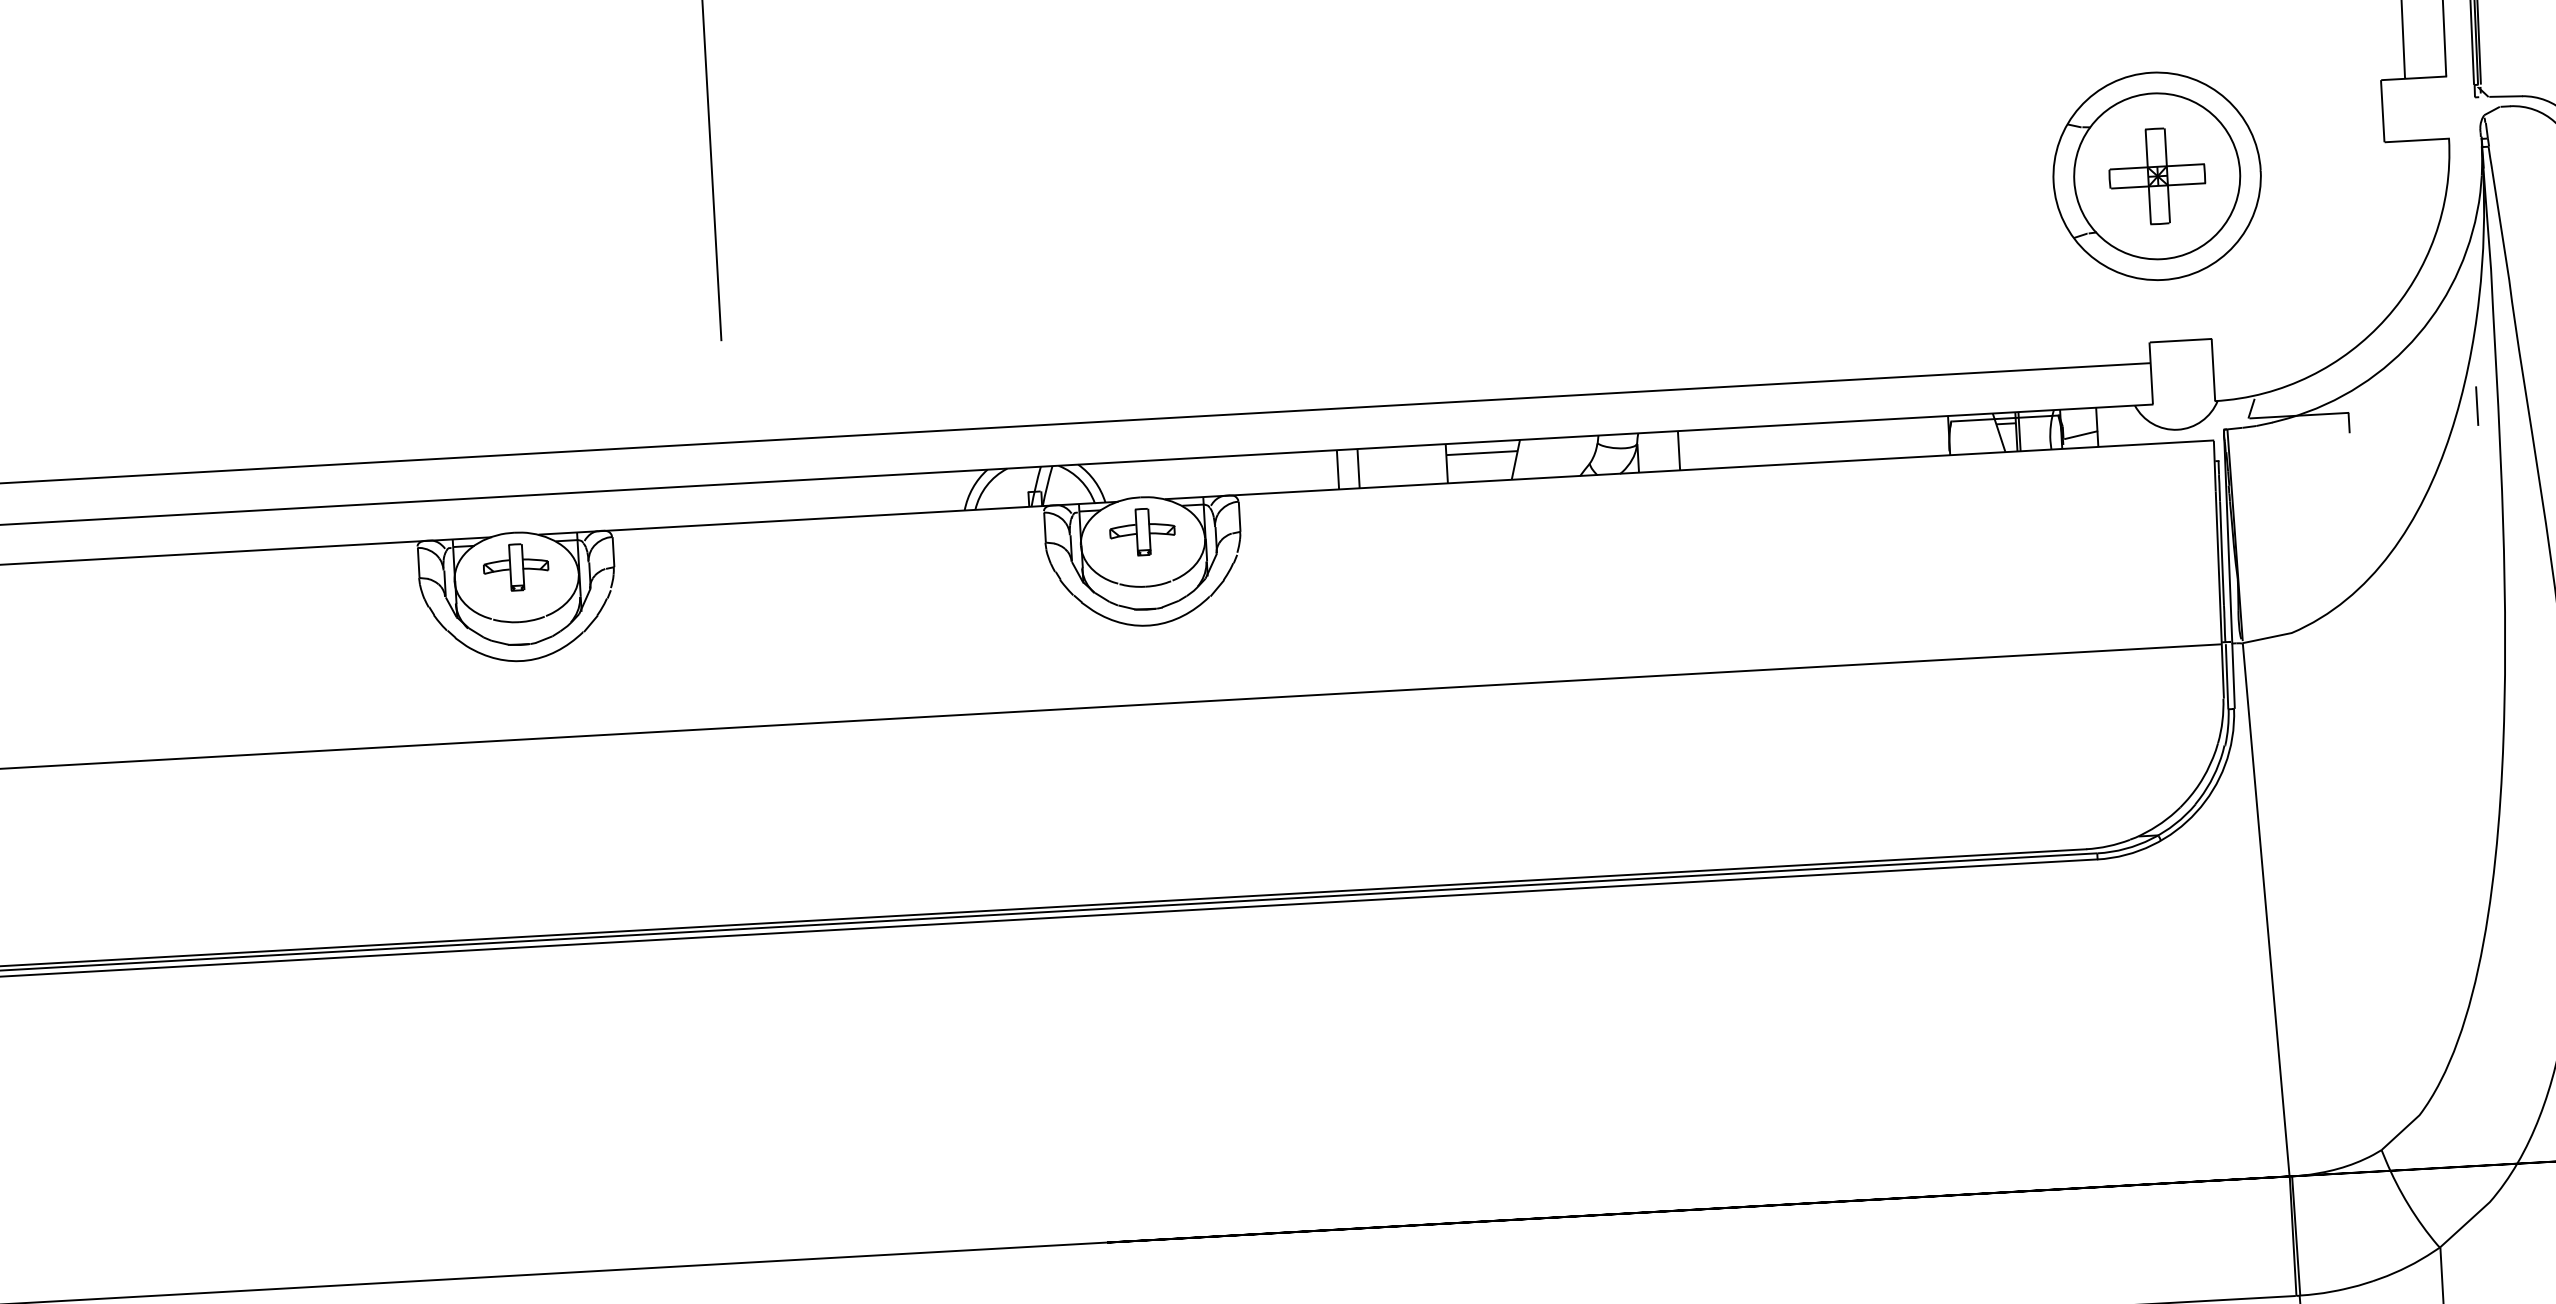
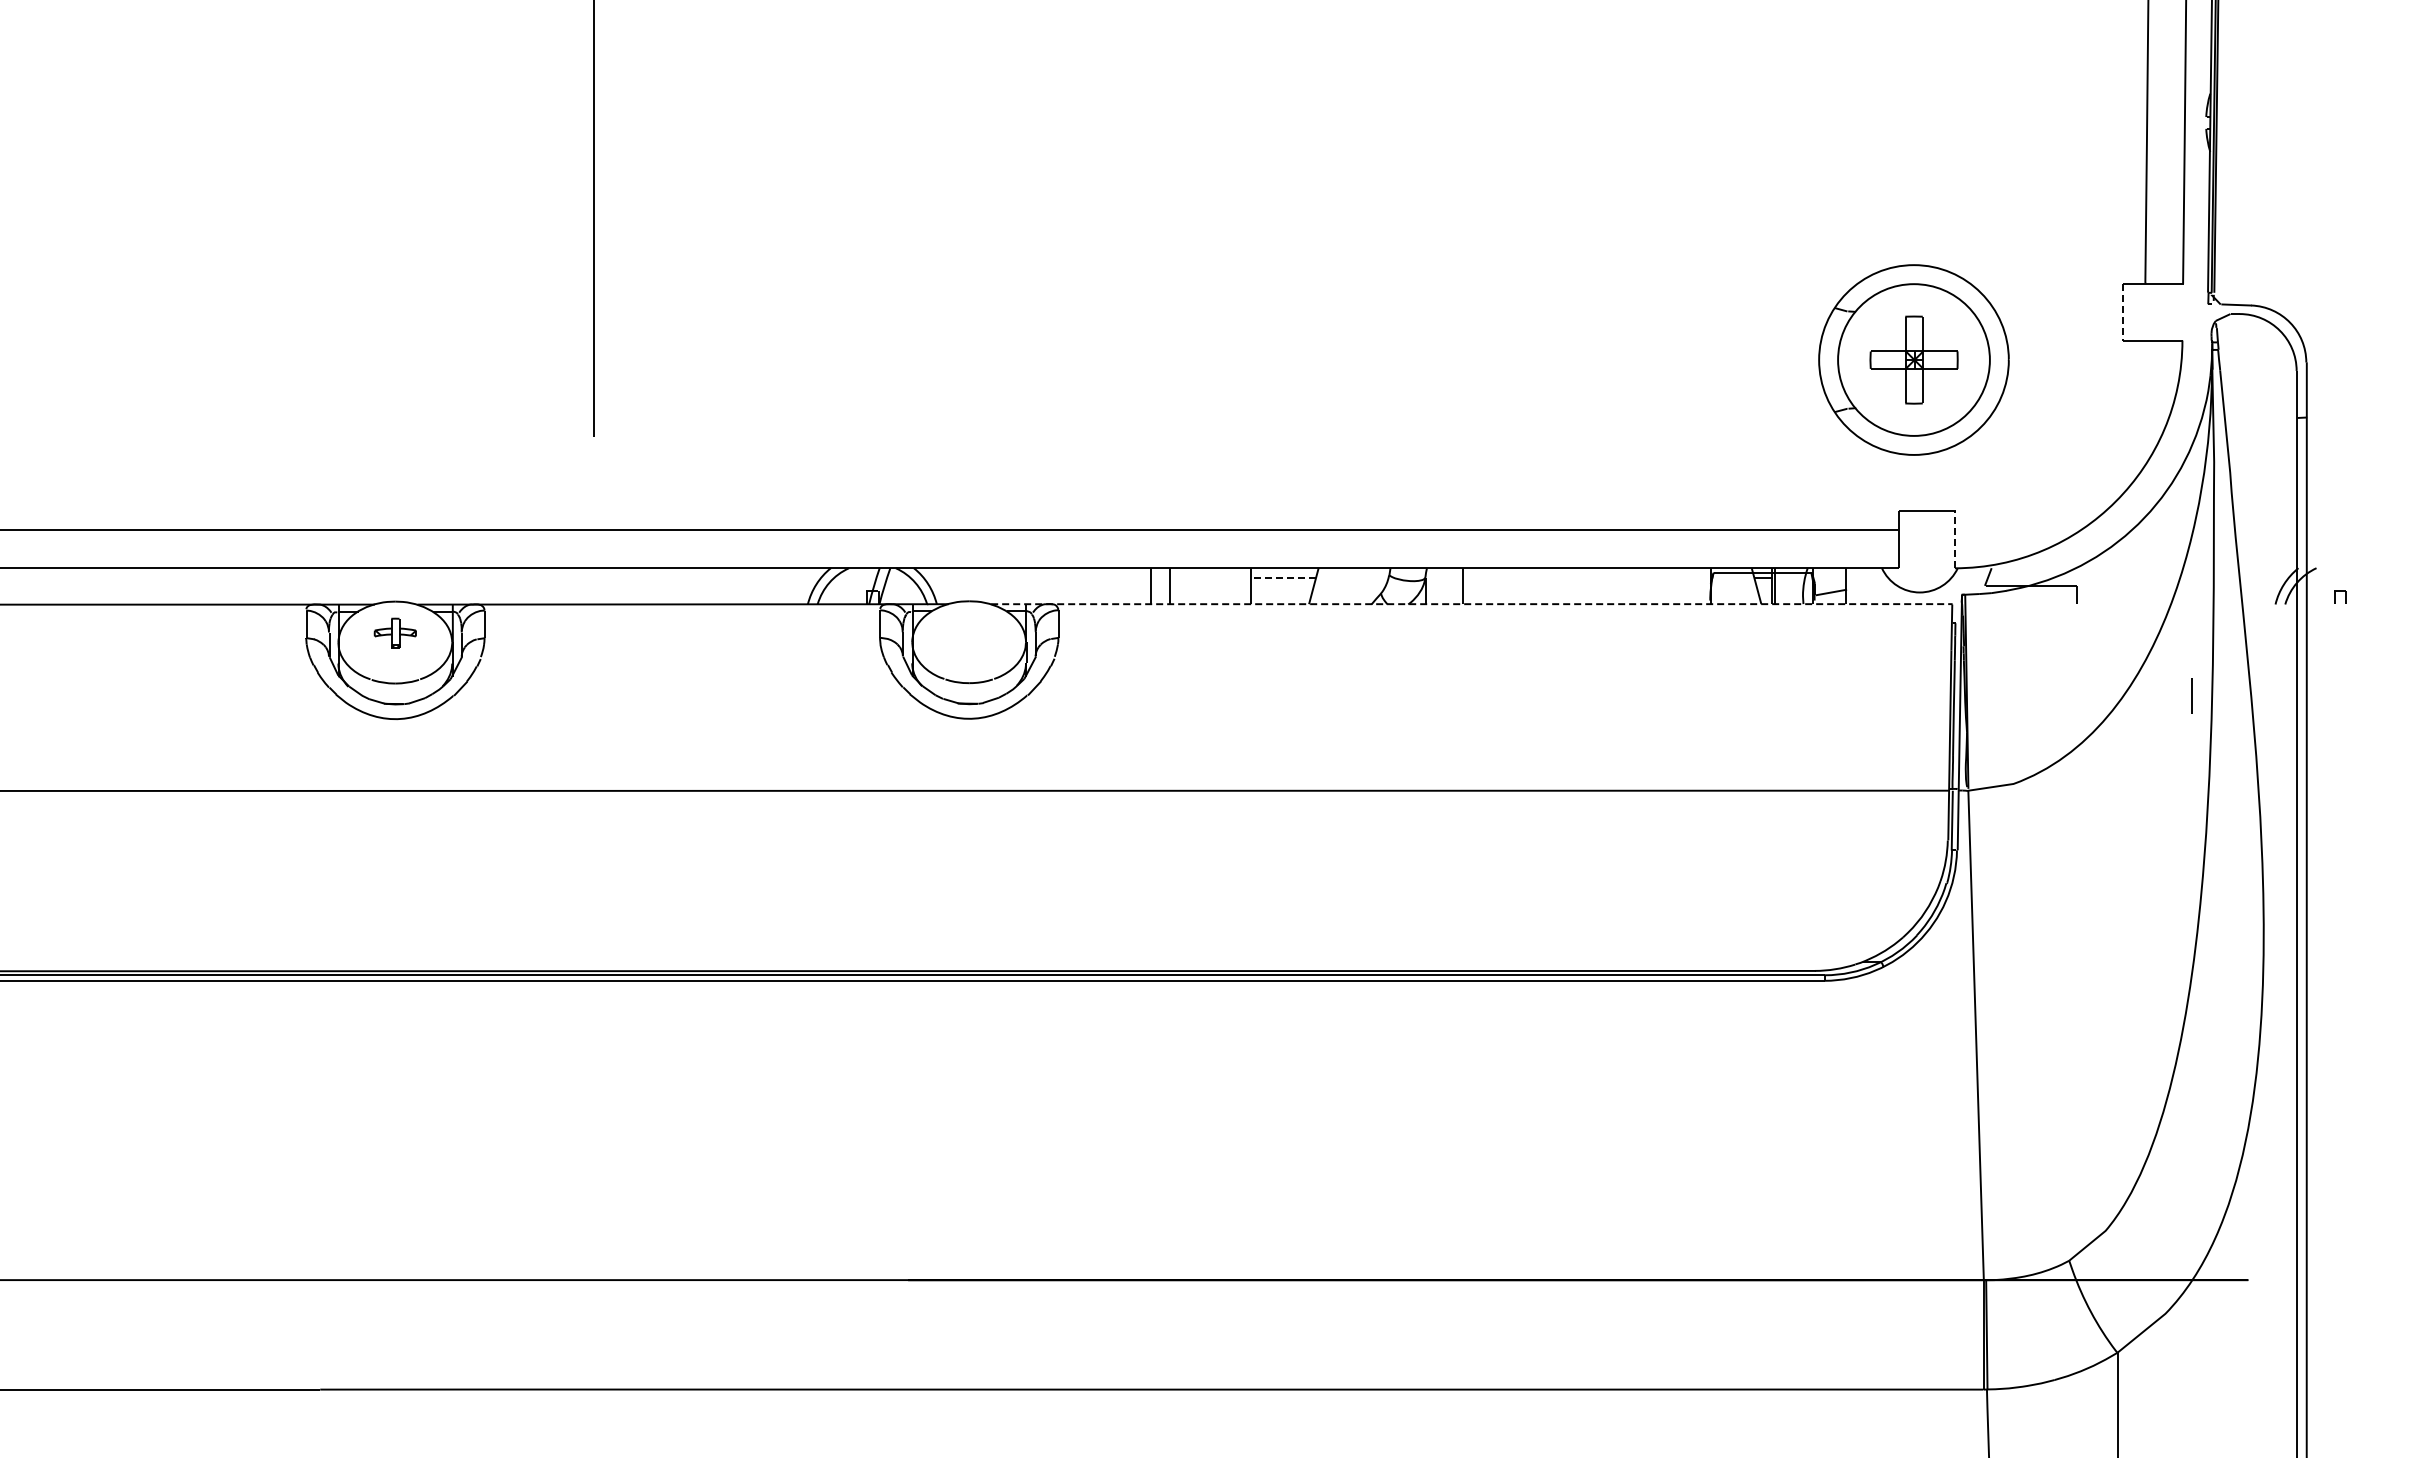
line: (2382, 111) -> (2123, 312), solid -> dashed
line: (2213, 369) -> (1955, 539), solid -> dashed
line: (2477, 405) -> (2191, 695), moved
line: (1482, 453) -> (1283, 578), solid -> dashed
line: (1689, 470) -> (1471, 604), solid -> dashed
part: (1141, 531) -> (968, 632), removed
part: (516, 567) -> (395, 633), size x0.7

